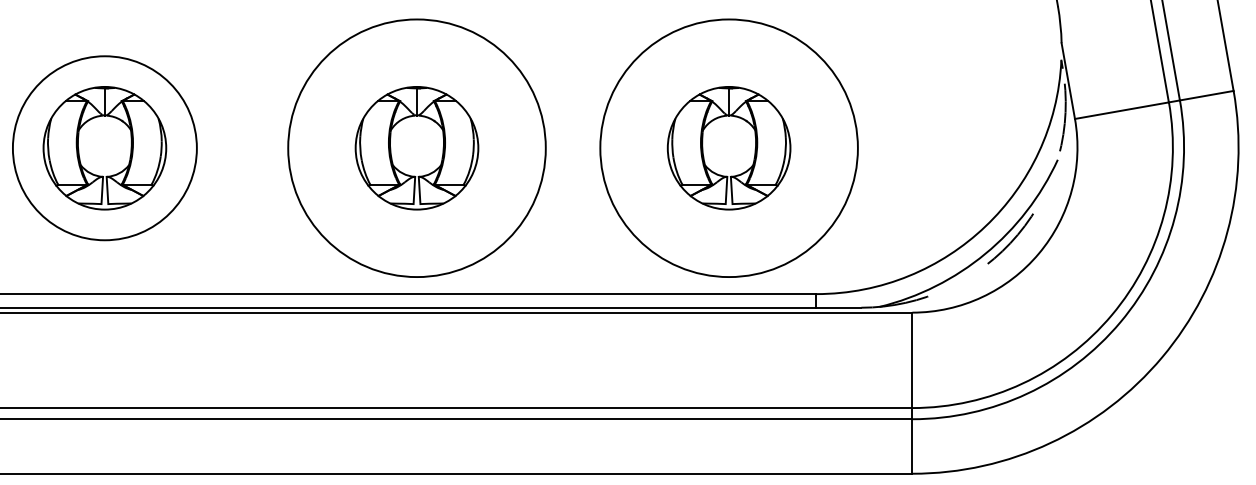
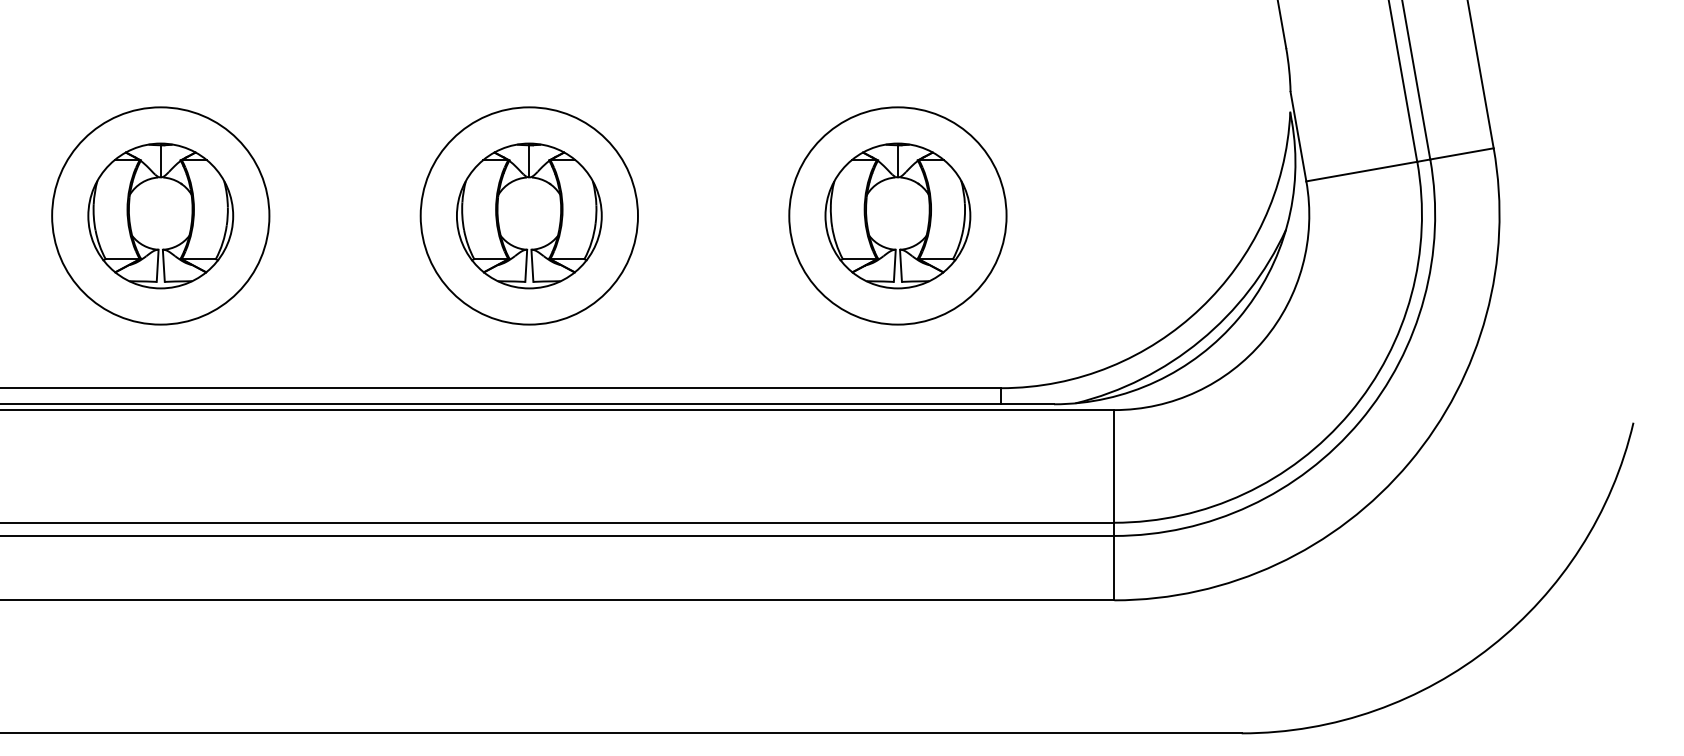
circle: (416, 147) -> (528, 215), size x0.71
circle: (728, 147) -> (897, 215), size x0.71
arc: (1017, 235) -> (1238, 318), dashed -> solid

